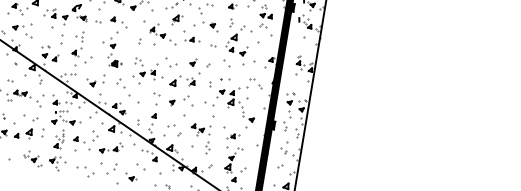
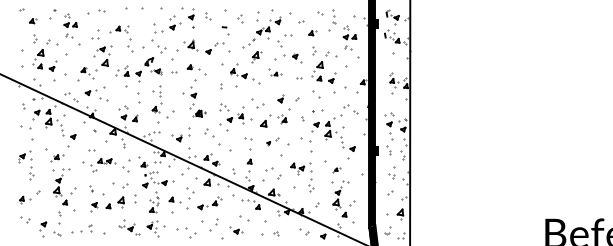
part: (192, 37) -> (275, 72), size x0.7
part: (178, 100) -> (272, 141), size x0.6
part: (233, 137) -> (336, 170), size x0.6

